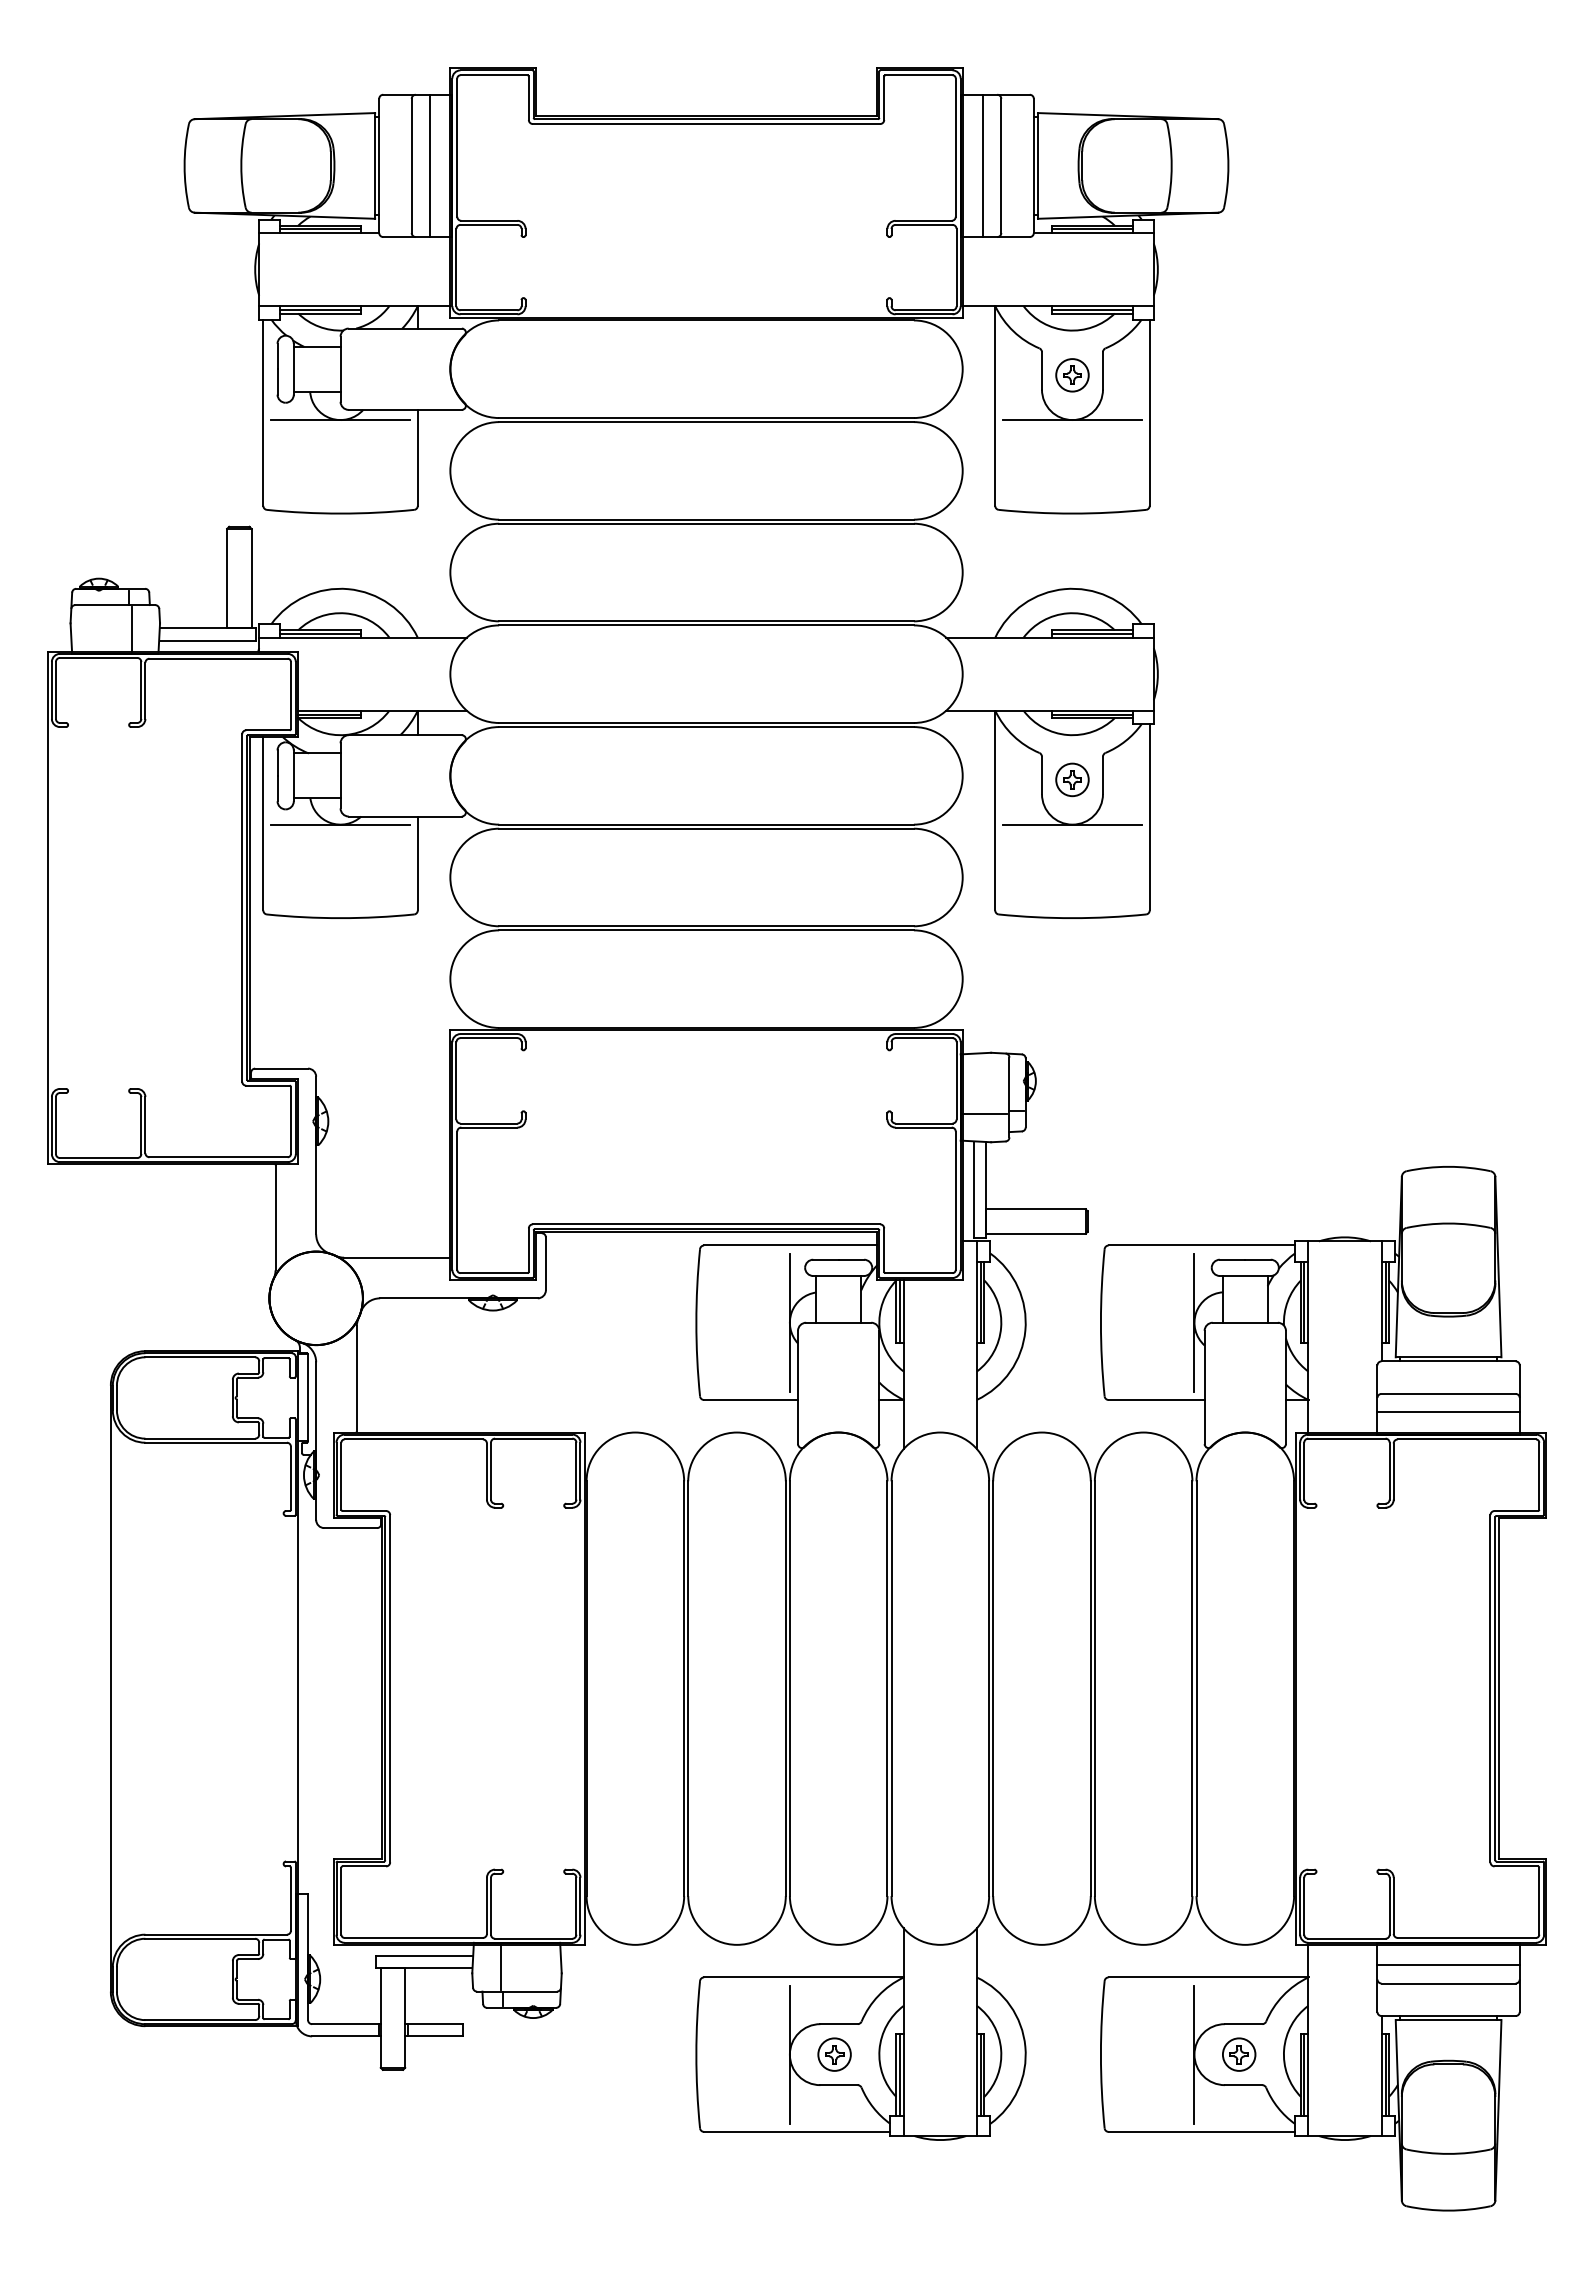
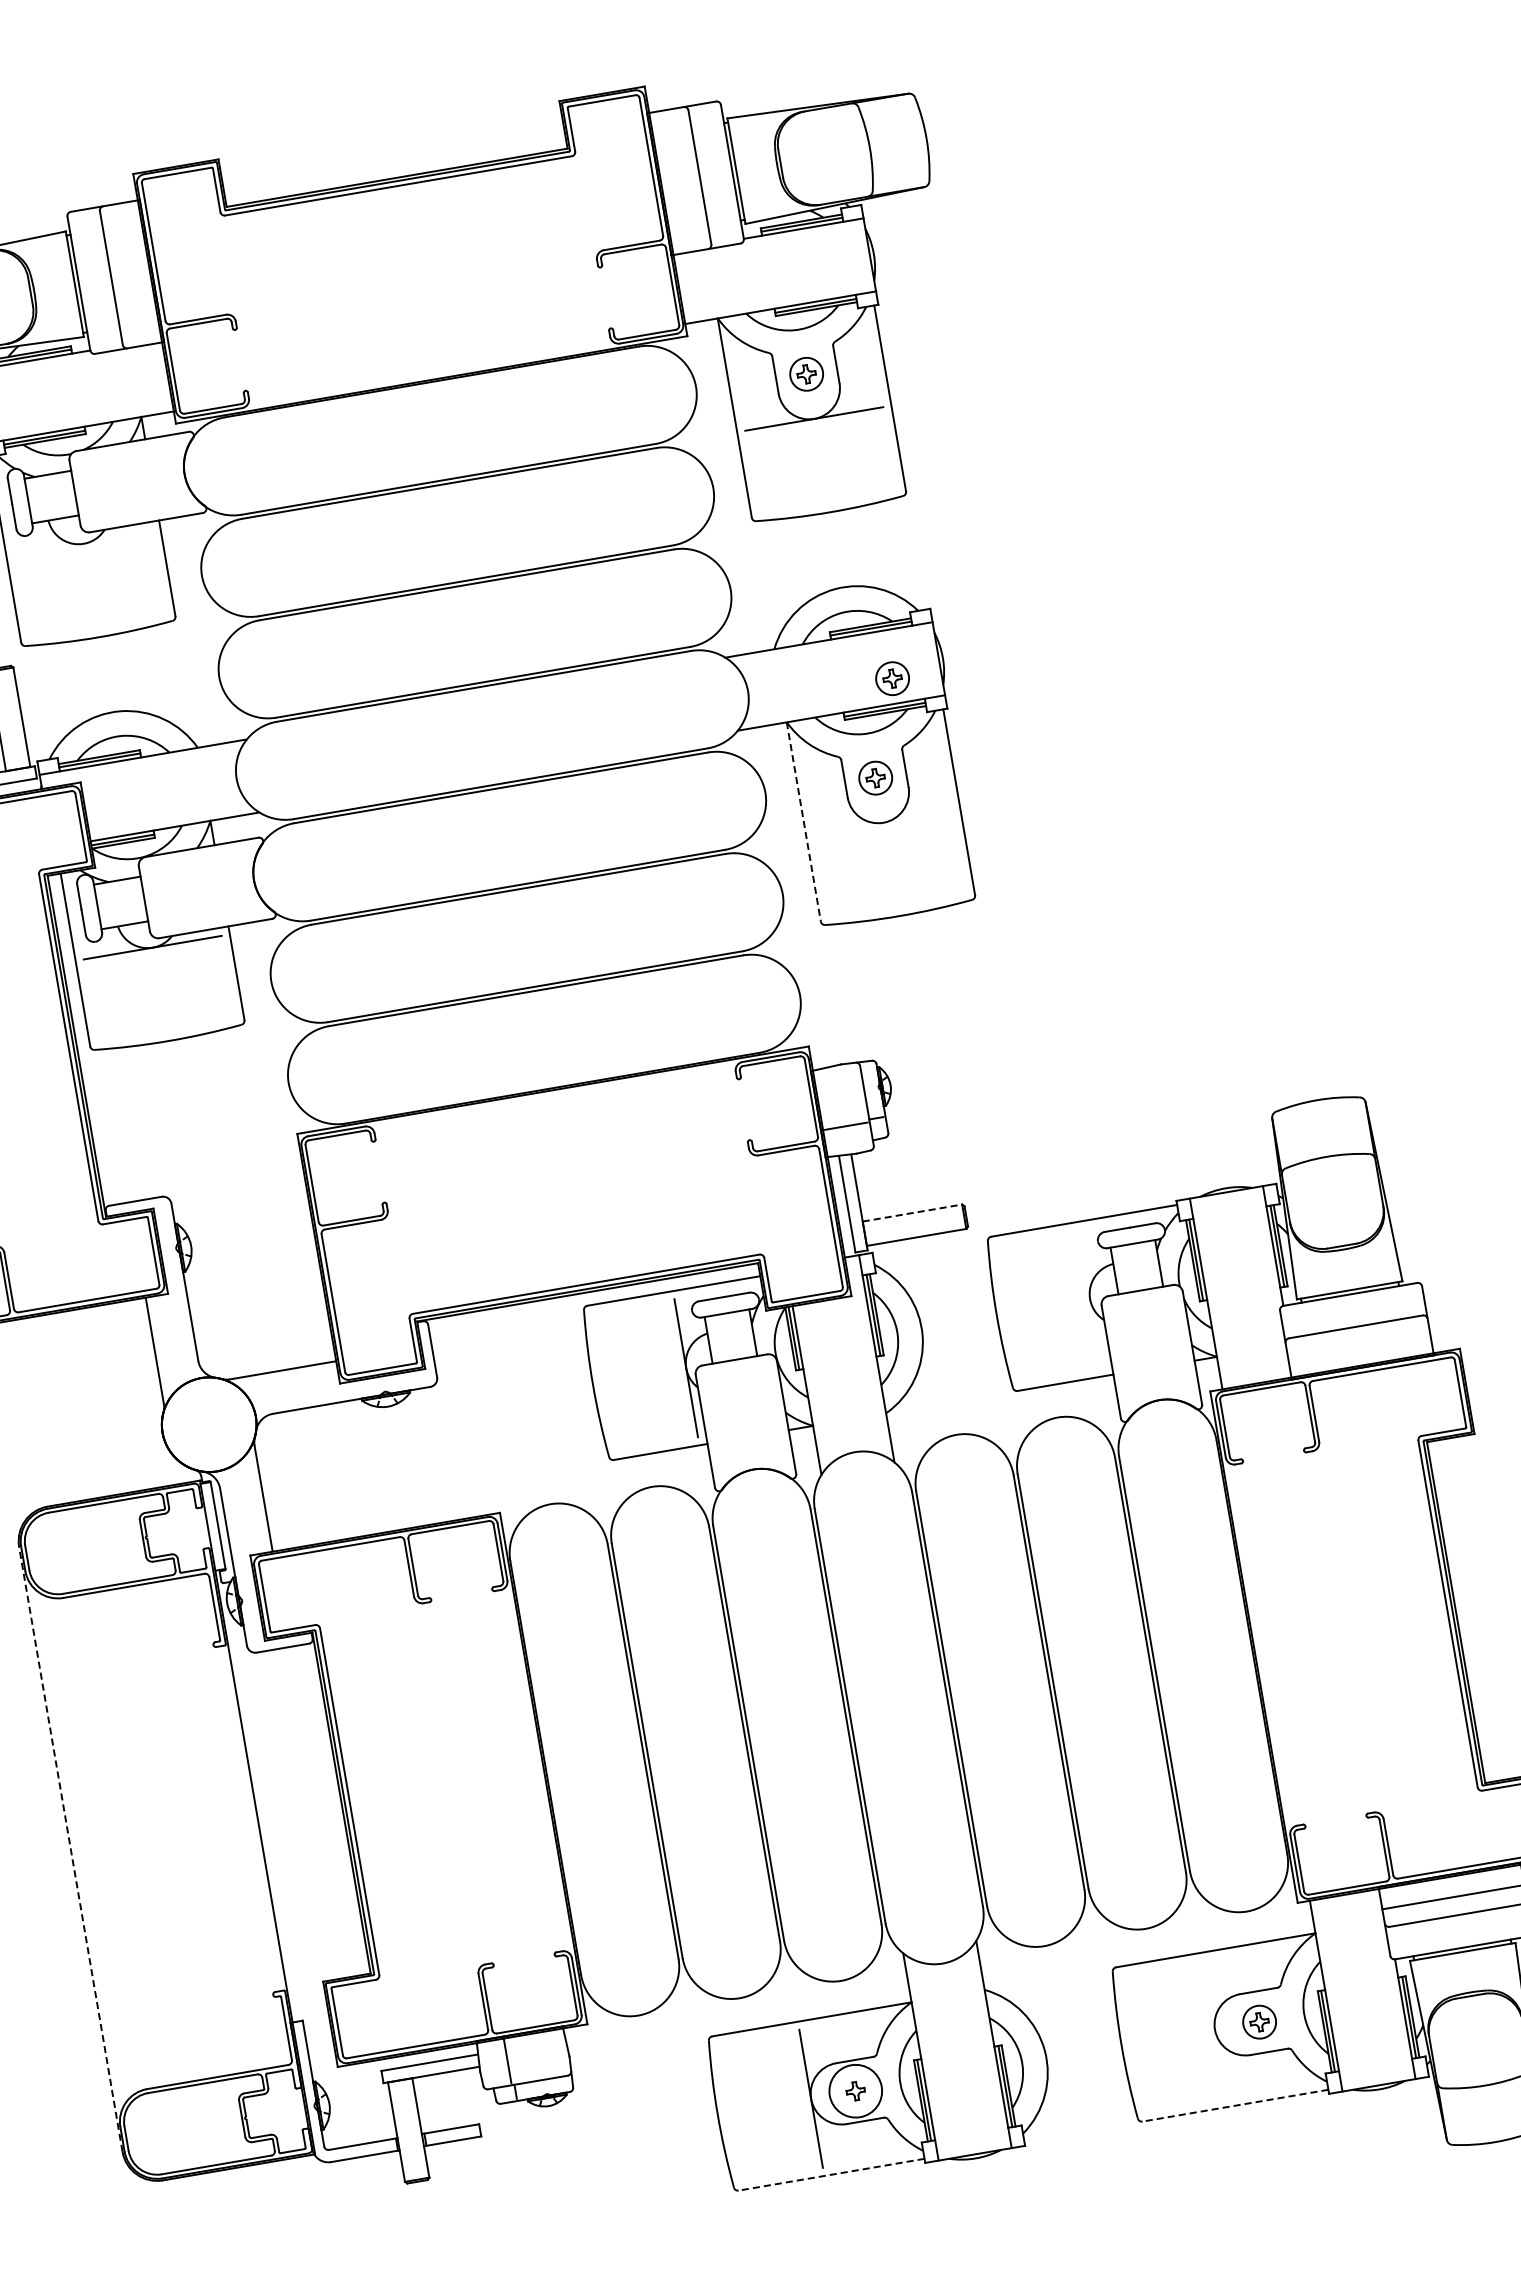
line: (430, 165) -> (130, 274), removed
line: (983, 165) -> (682, 180), removed
line: (340, 420) -> (83, 544), removed
part: (1105, 685) -> (892, 678), added
line: (995, 810) -> (804, 821), solid -> dashed
line: (1072, 824) -> (883, 822), removed
line: (1035, 1209) -> (912, 1213), solid -> dashed
line: (1194, 1322) -> (1090, 1298), removed
line: (1448, 1412) -> (1358, 1345), removed
line: (110, 1688) -> (70, 1849), solid -> dashed
circle: (834, 2054) -> (855, 2091), size x1.6
line: (1194, 2054) -> (1214, 2029), removed
line: (796, 2131) -> (830, 2174), solid -> dashed
line: (1201, 2131) -> (1235, 2105), solid -> dashed

